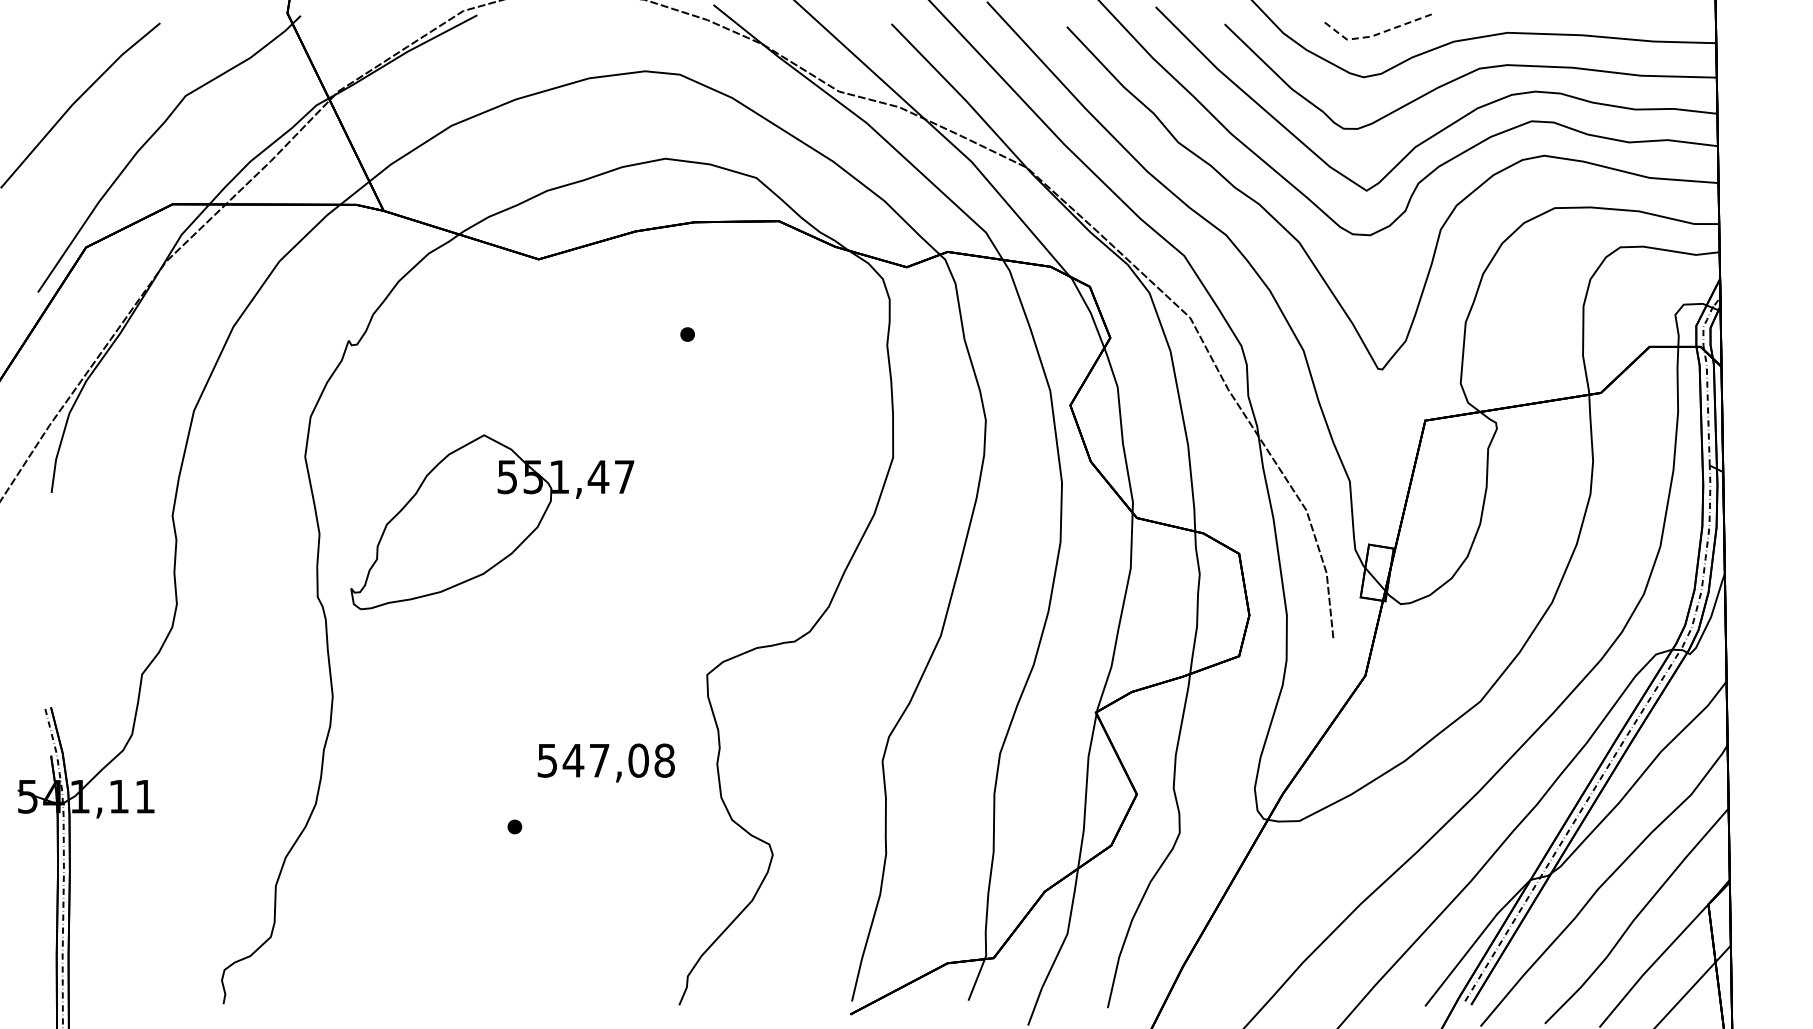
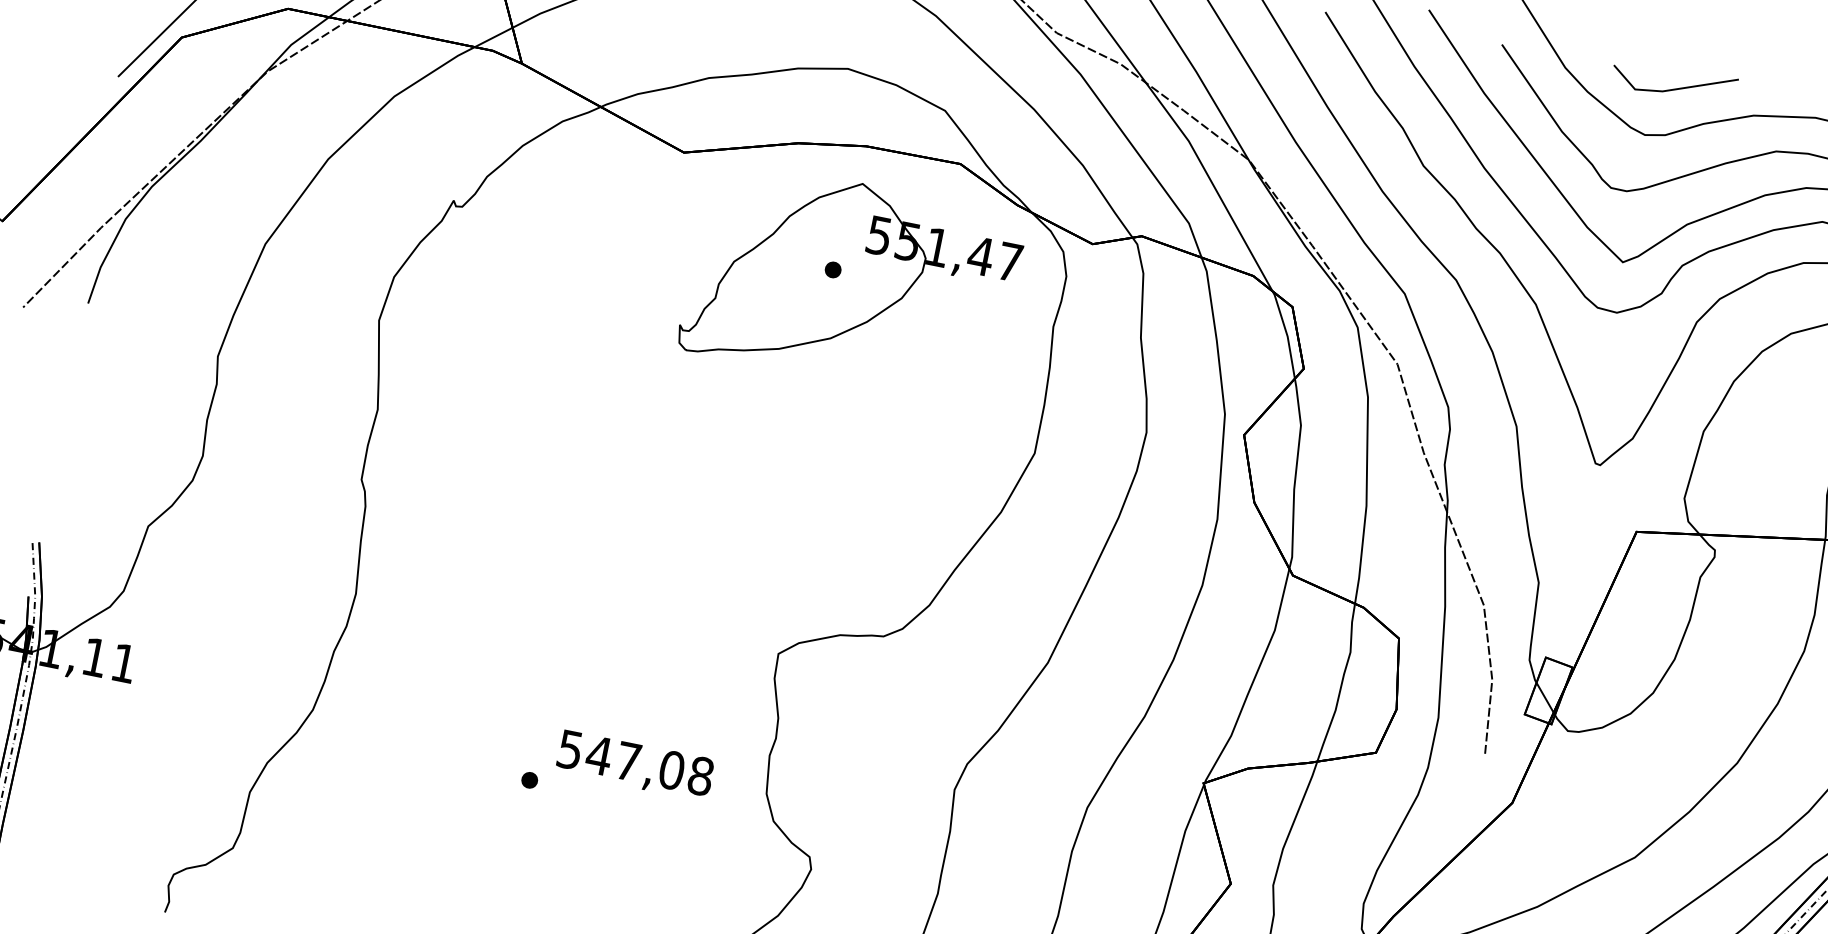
line: (1376, 34) -> (1668, 90), dashed -> solid
part: (492, 522) -> (852, 283), moved
text: (605, 762) -> (634, 764), moved

